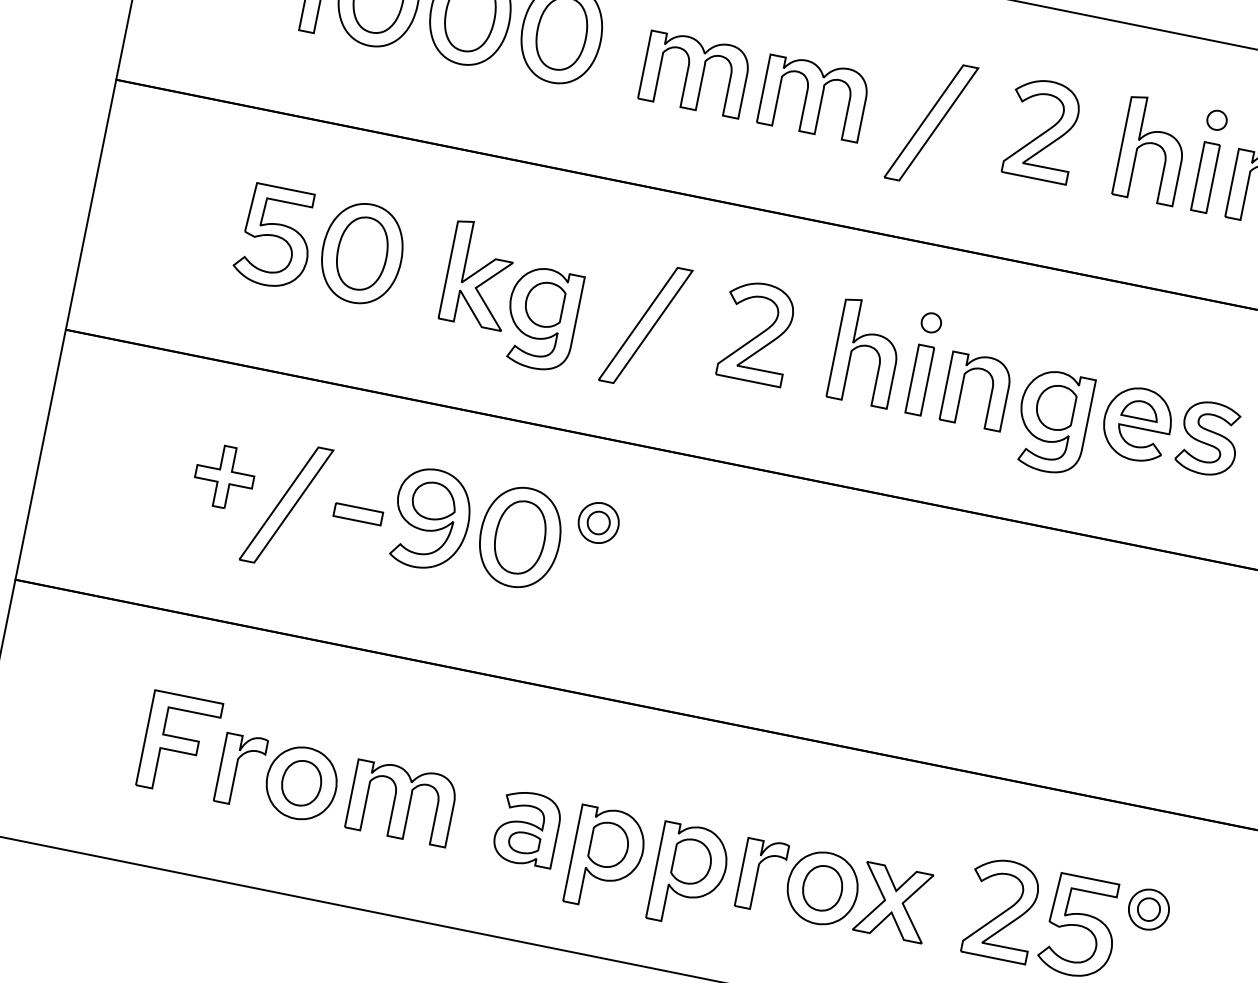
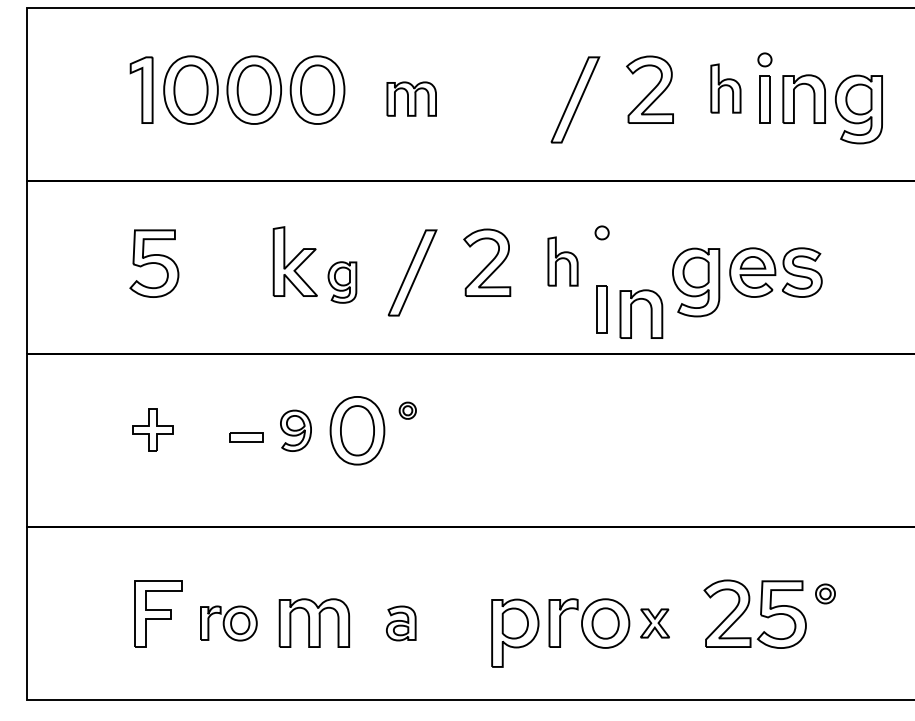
part: (695, 73) -> (411, 98), size x0.7
part: (813, 96) -> (493, 98), removed
part: (1151, 150) -> (725, 88), size x0.7
part: (362, 252) -> (214, 262), removed
part: (541, 318) -> (342, 282), size x0.6
part: (865, 352) -> (562, 261), size x0.7
part: (918, 379) -> (601, 309), moved
part: (990, 392) -> (650, 313), moved
part: (286, 504) -> (197, 440), removed
part: (430, 519) -> (295, 430), size x0.6
part: (598, 522) -> (407, 410), size x0.6
part: (277, 778) -> (228, 623), size x0.7
part: (526, 828) -> (400, 623), size x0.7
part: (605, 858) -> (457, 632), removed
part: (893, 902) -> (654, 623), size x0.6
part: (1149, 908) -> (825, 593), size x0.7

